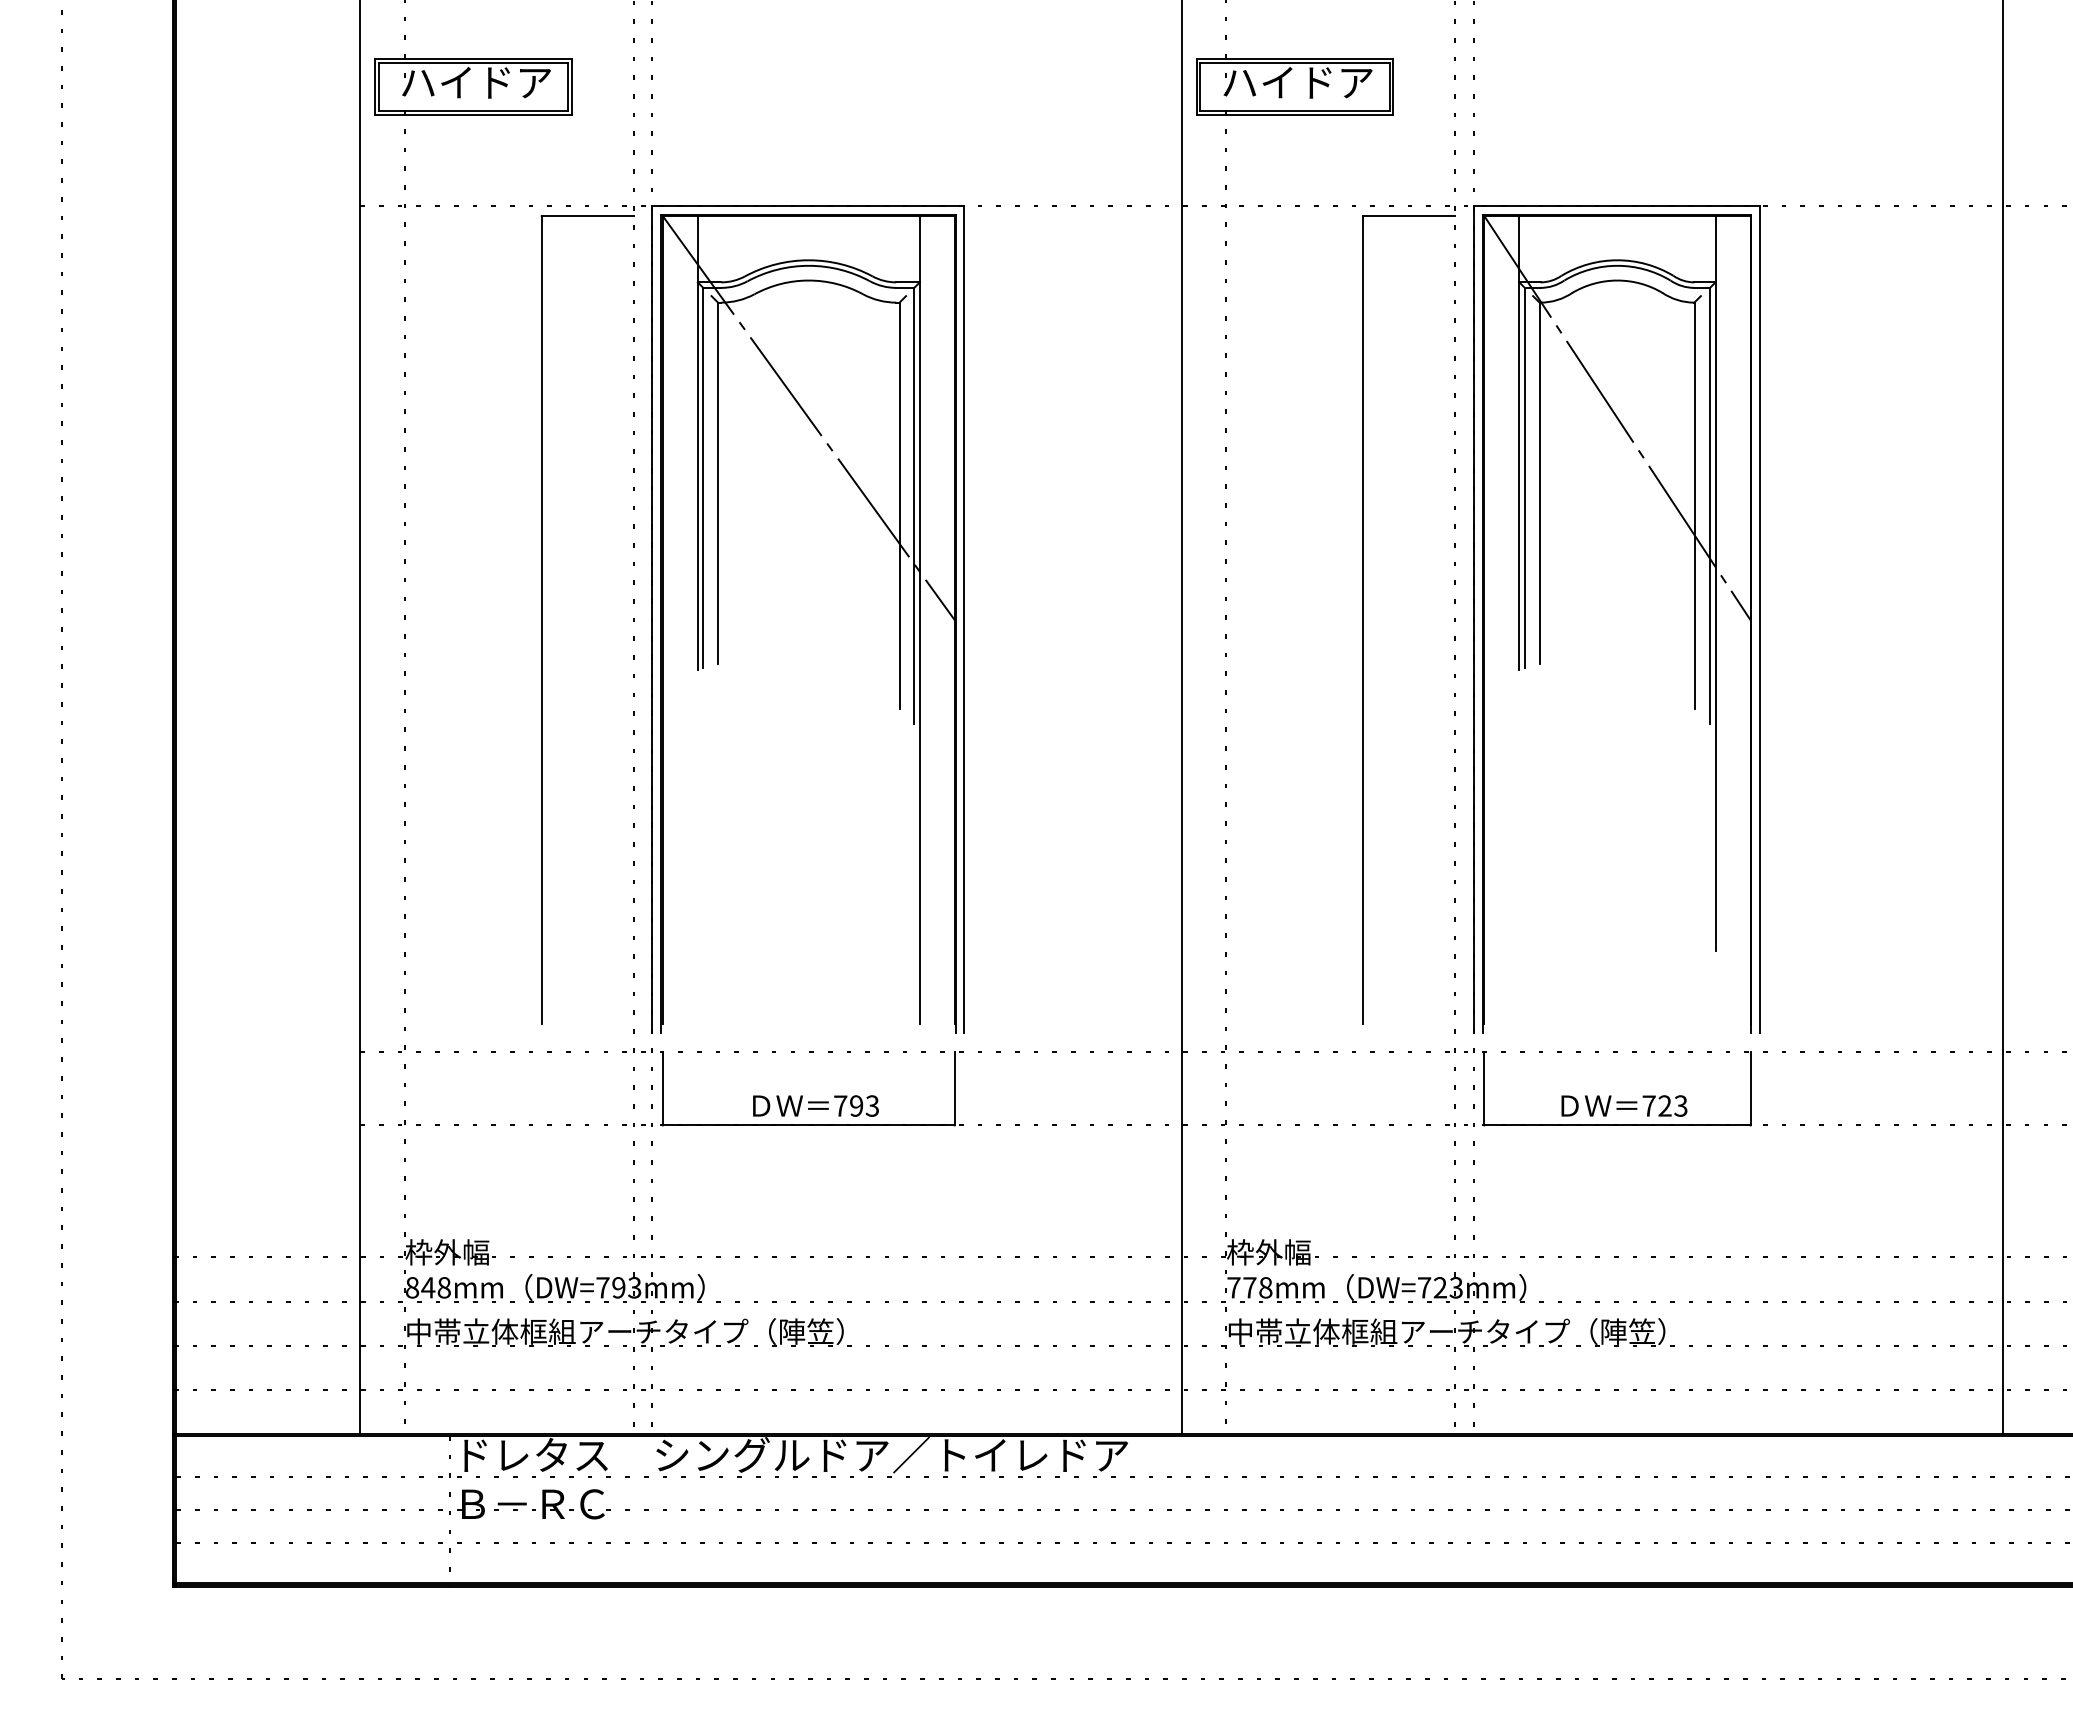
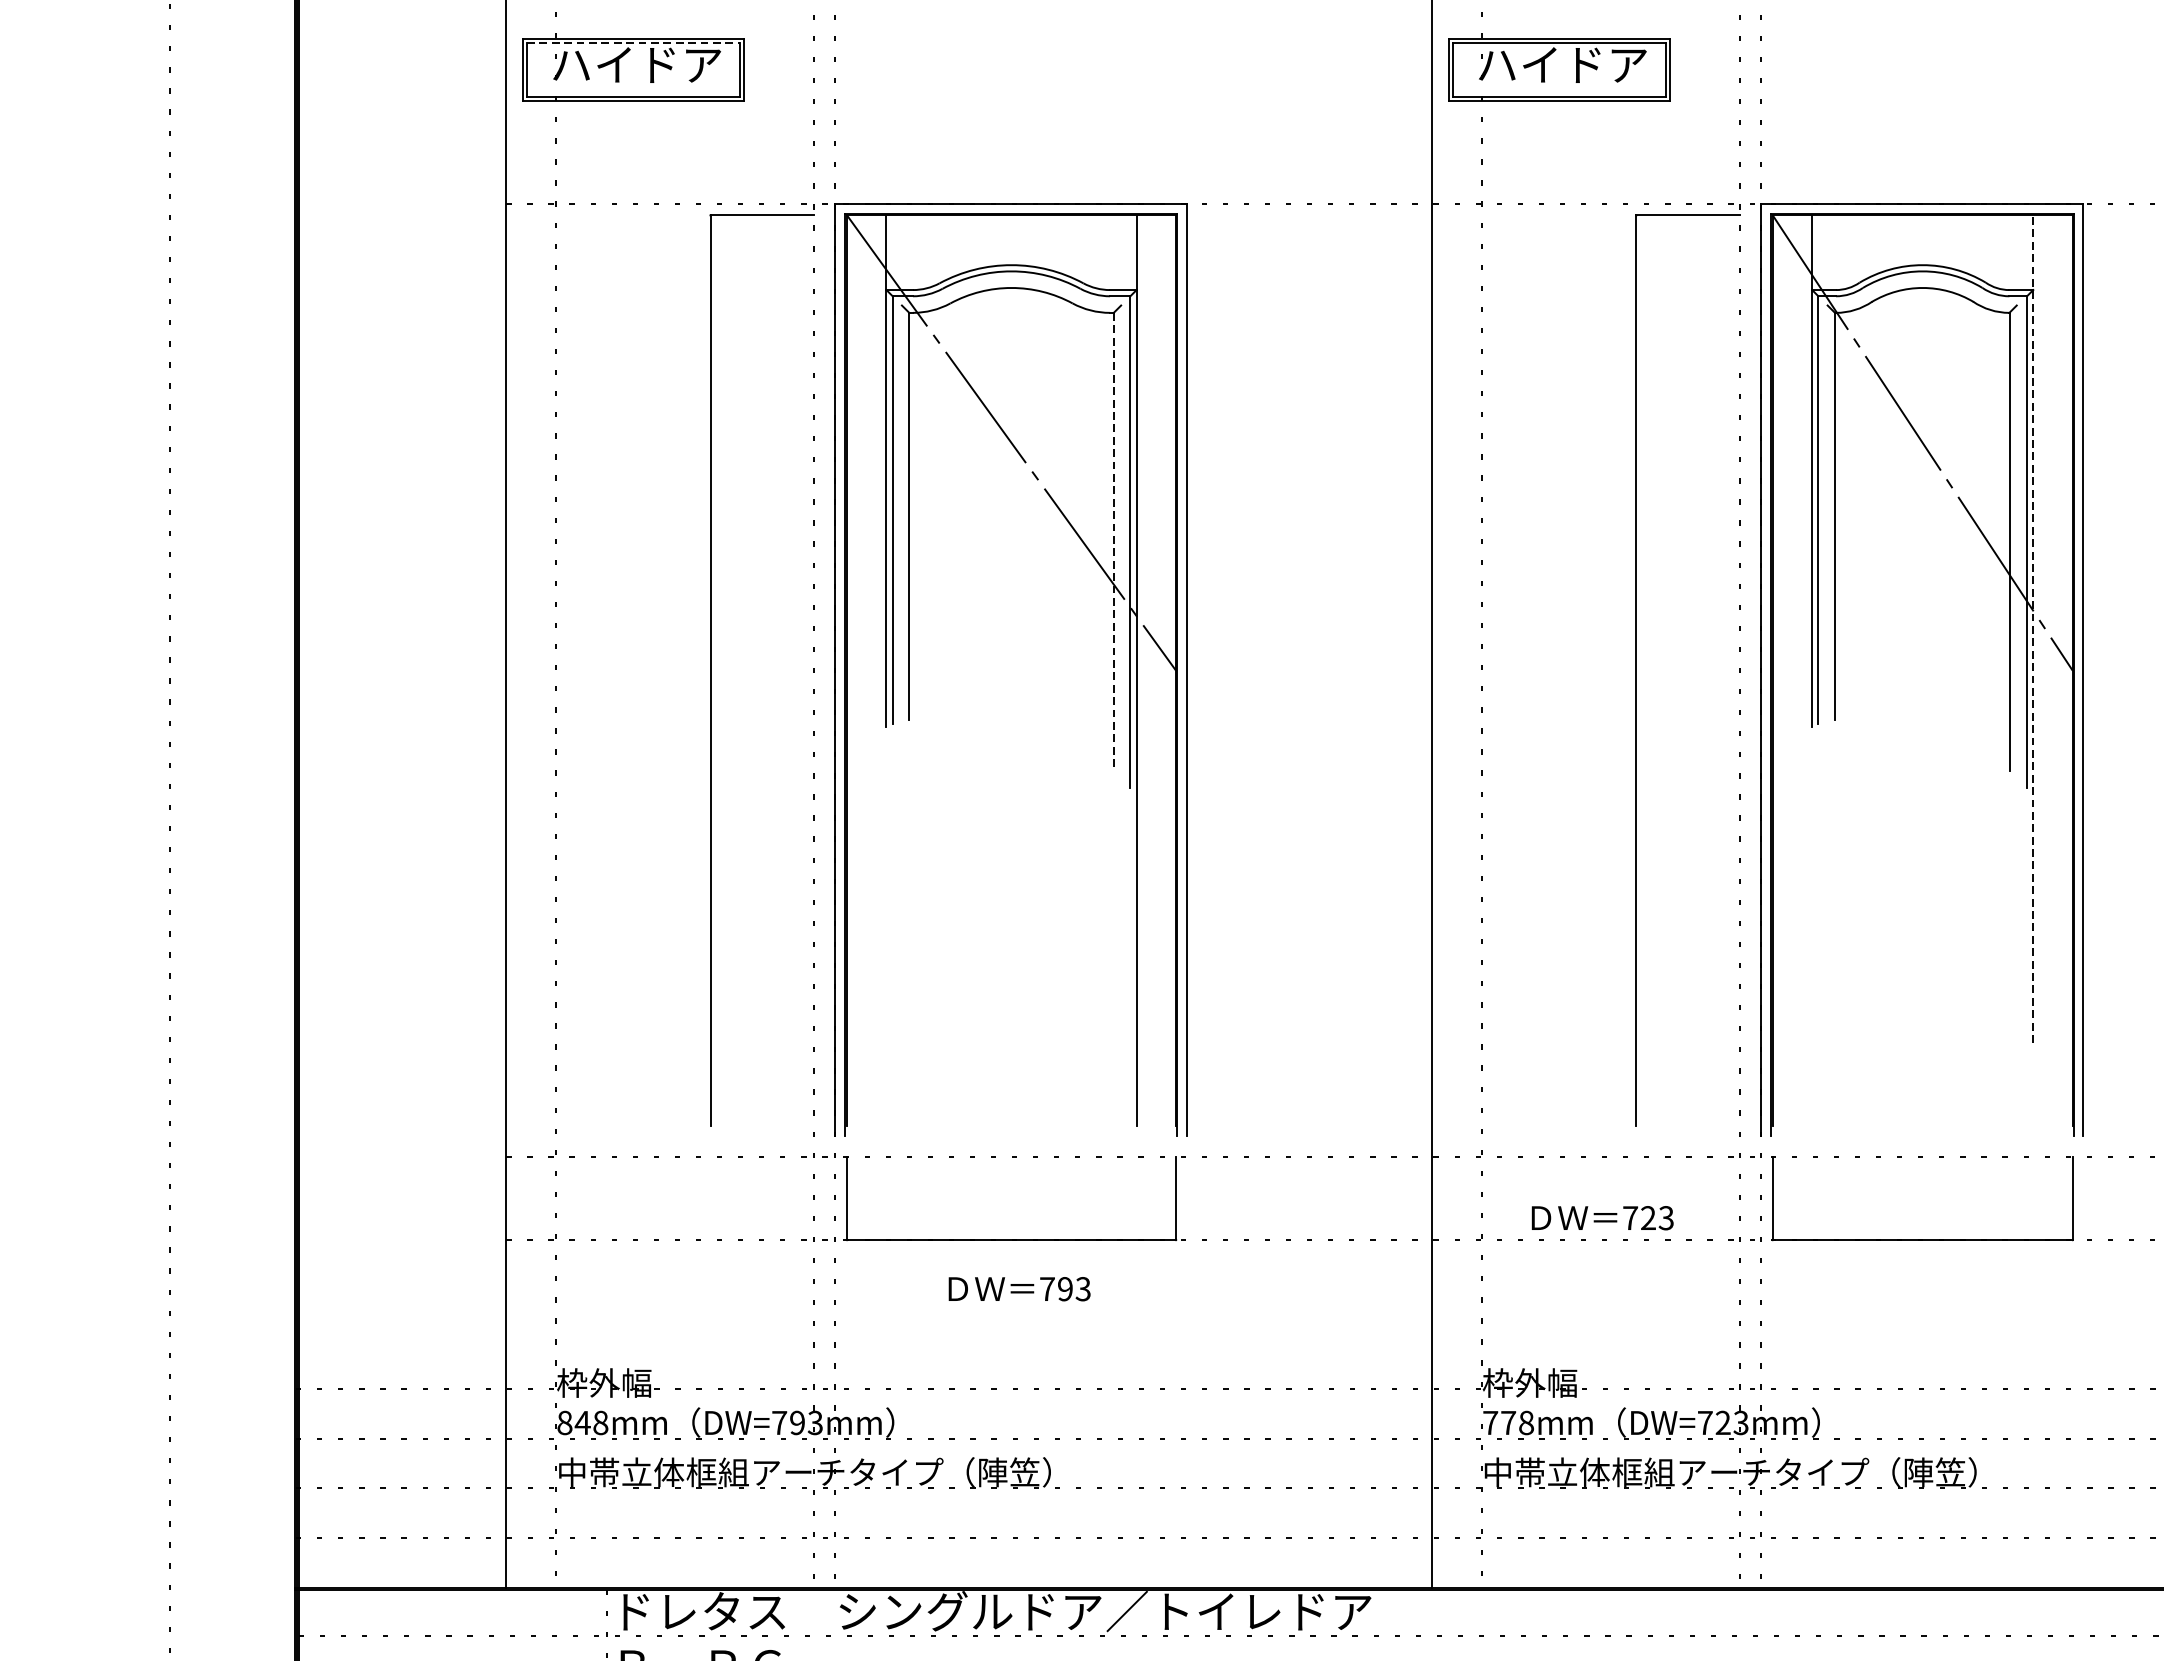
line: (473, 63) -> (633, 43), solid -> dashed
line: (899, 506) -> (1113, 542), solid -> dashed
line: (1715, 582) -> (2033, 628), solid -> dashed
text: (815, 1105) -> (1019, 1288), moved
text: (1624, 1105) -> (1602, 1217), moved

